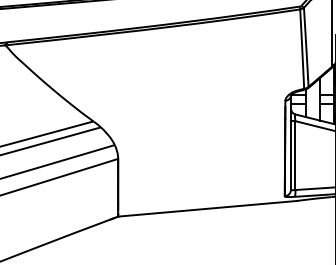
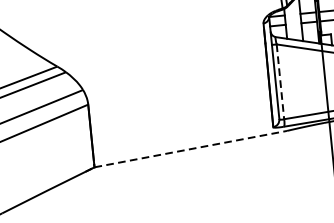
line: (295, 156) -> (280, 82), solid -> dashed
line: (207, 208) -> (190, 148), solid -> dashed

